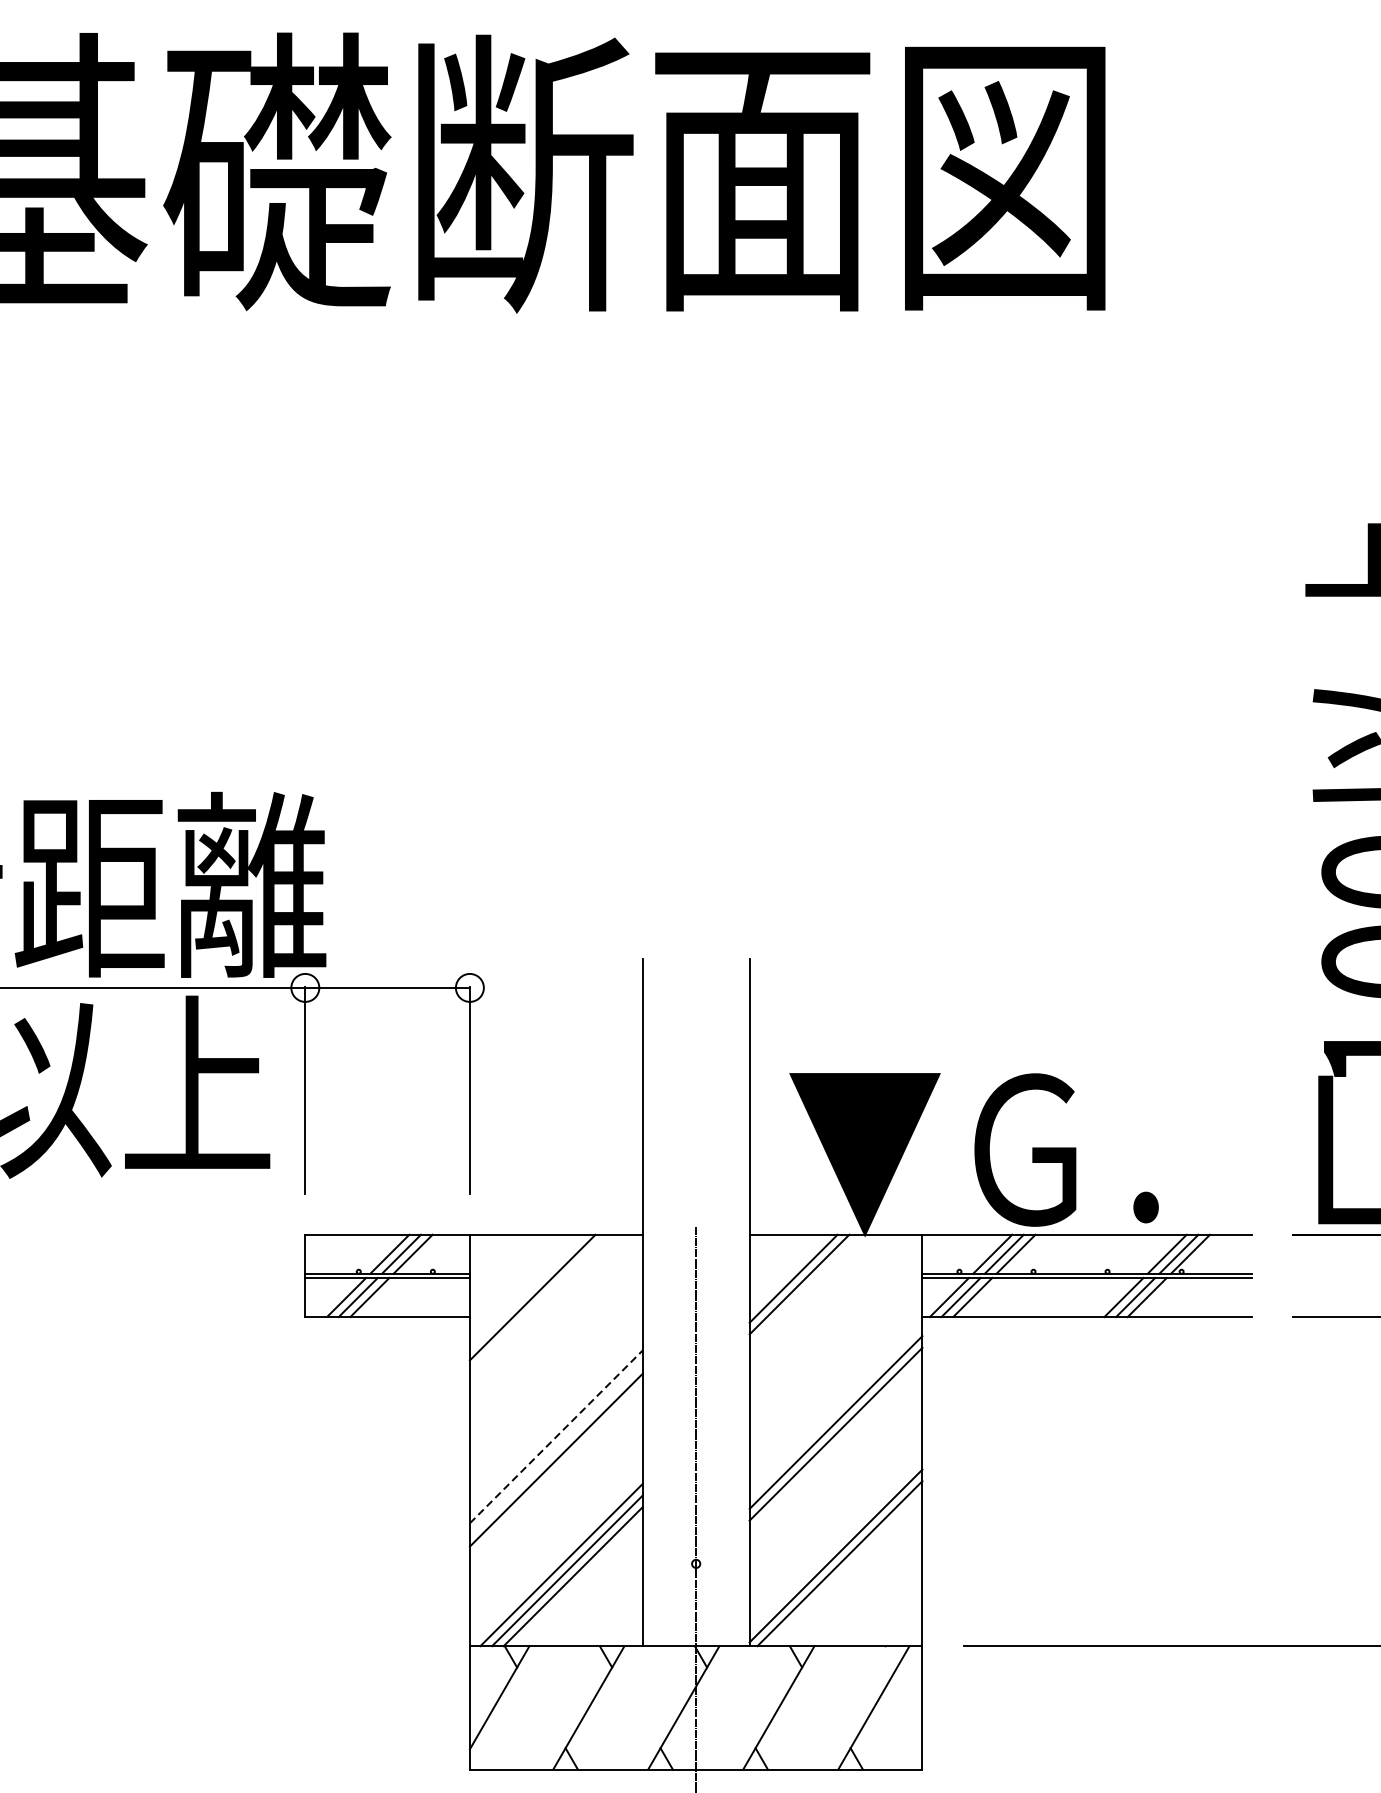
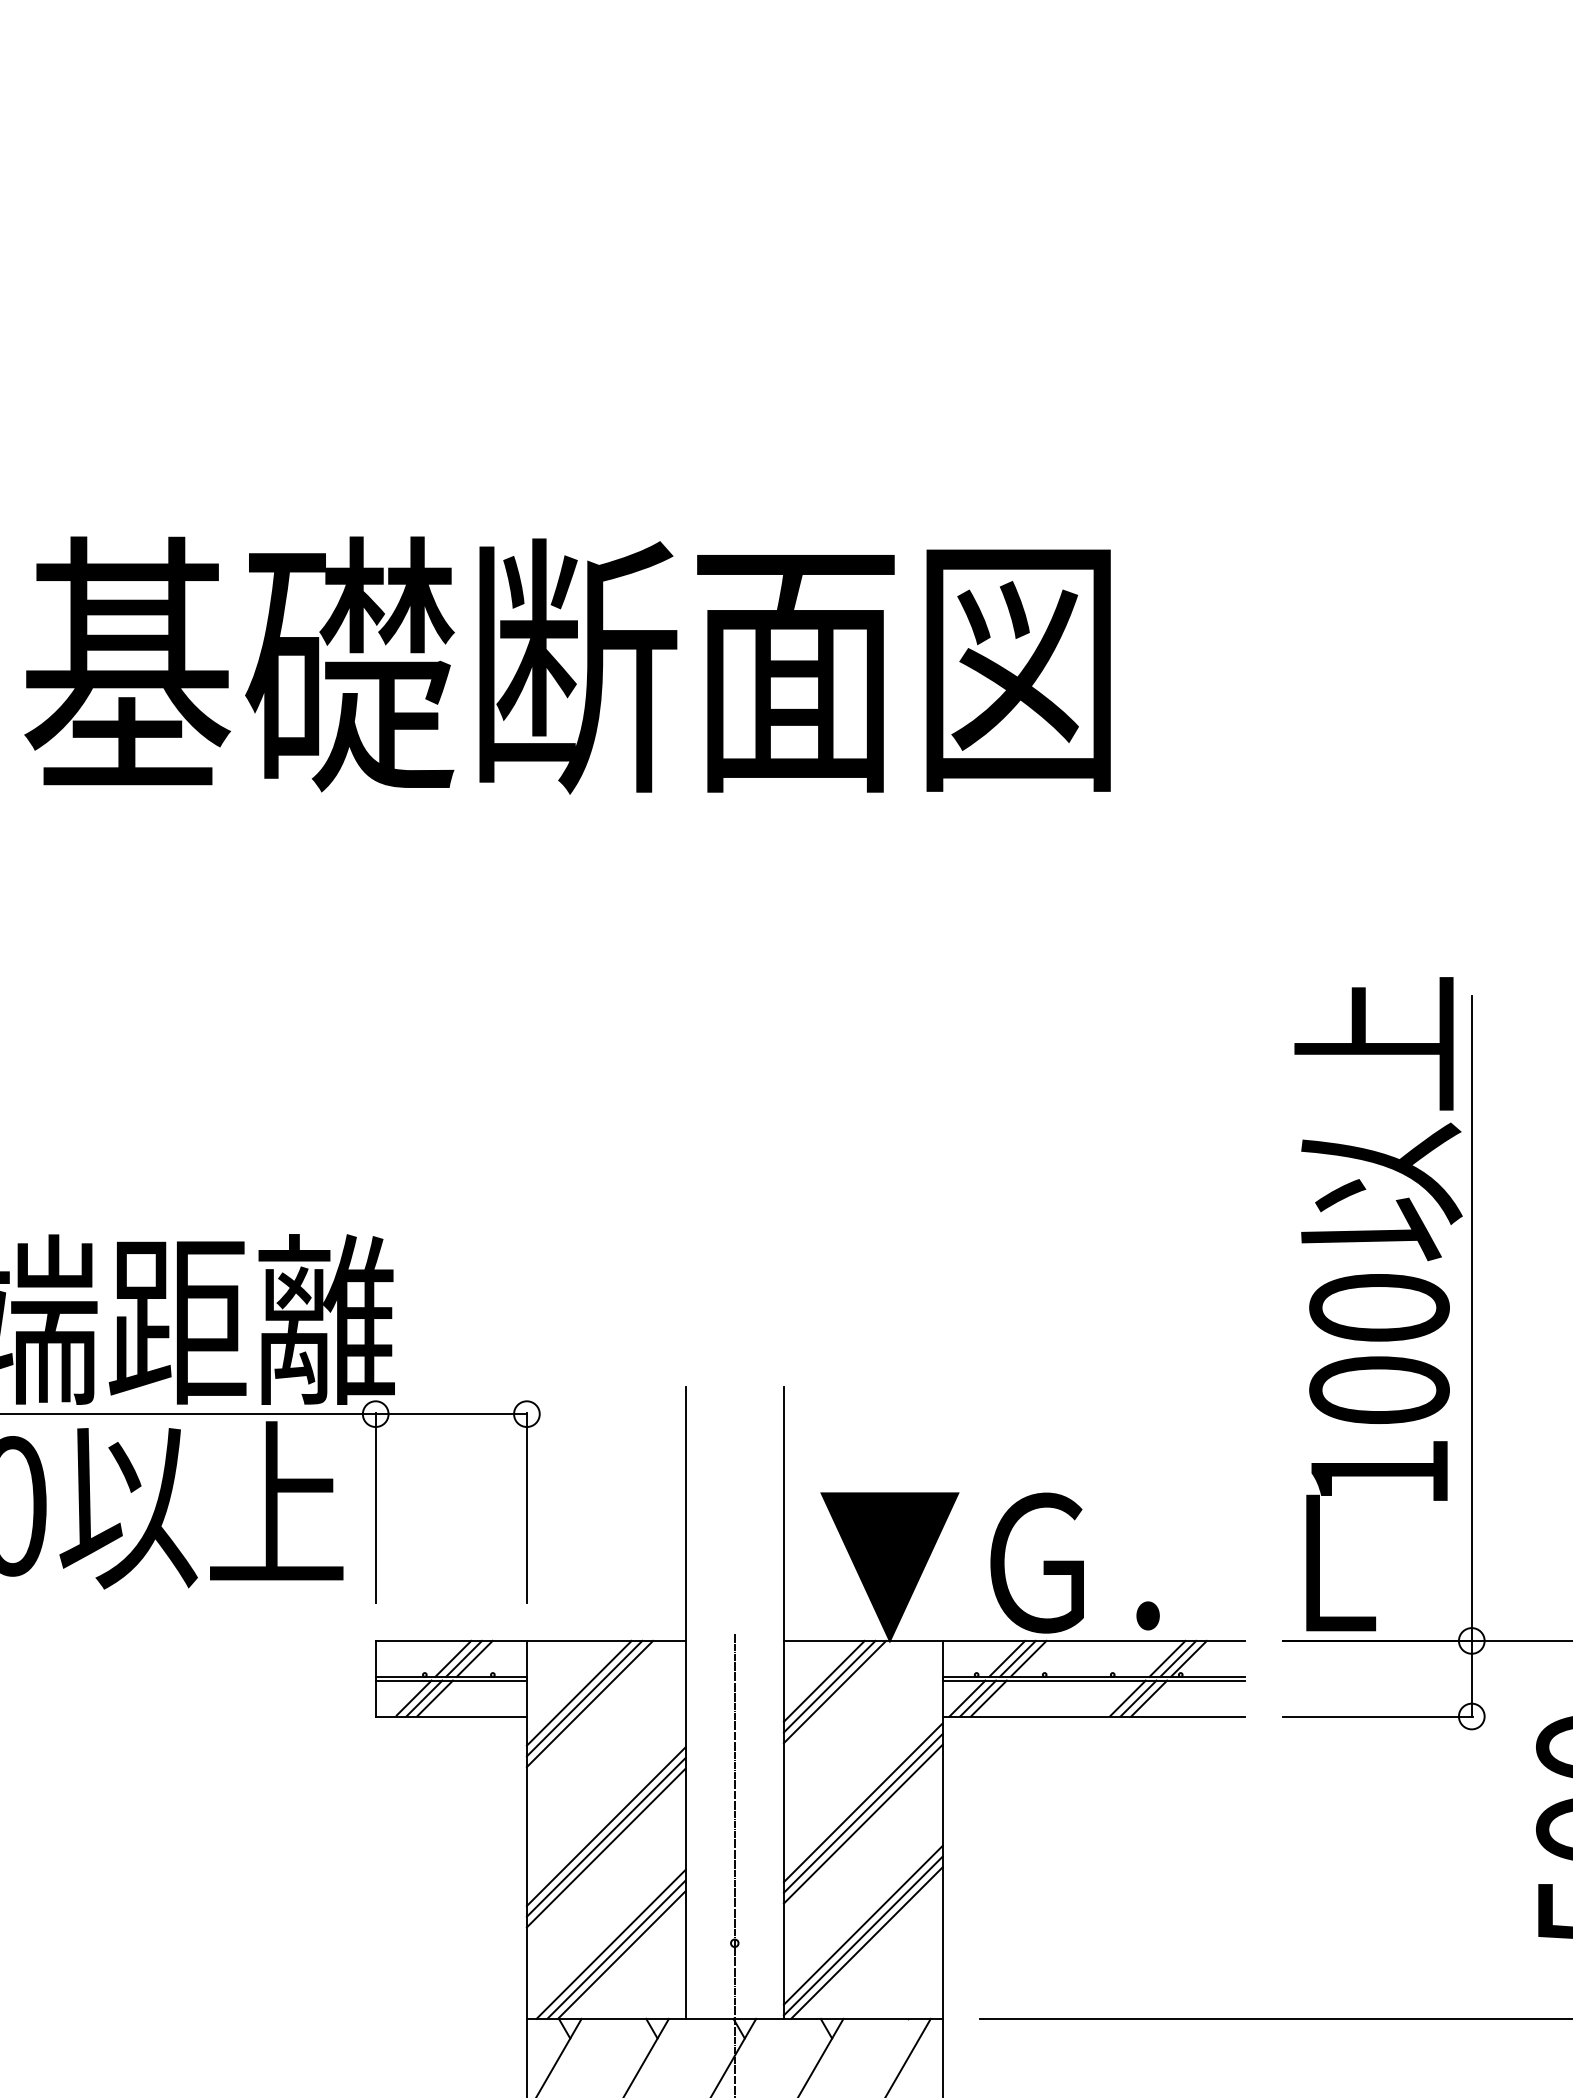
line: (804, 1289) -> (834, 1691), added
line: (526, 1290) -> (578, 1692), added
line: (538, 1302) -> (589, 1703), added
line: (835, 1410) -> (862, 1802), added
line: (556, 1436) -> (606, 1826), dashed -> solid
line: (555, 1448) -> (605, 1837), added
line: (835, 1543) -> (862, 1924), added

